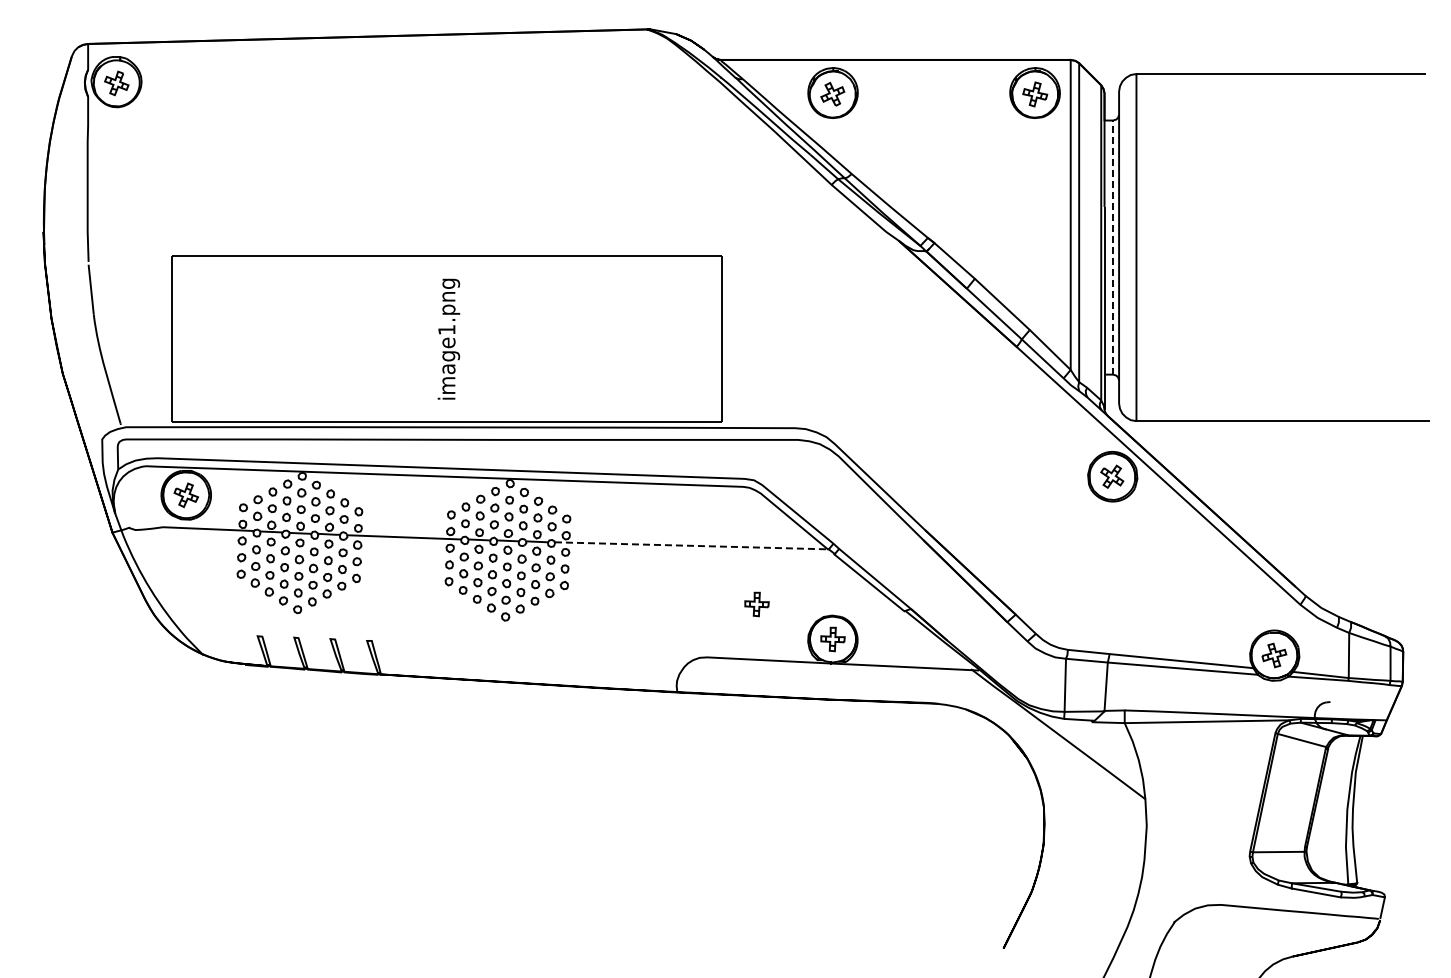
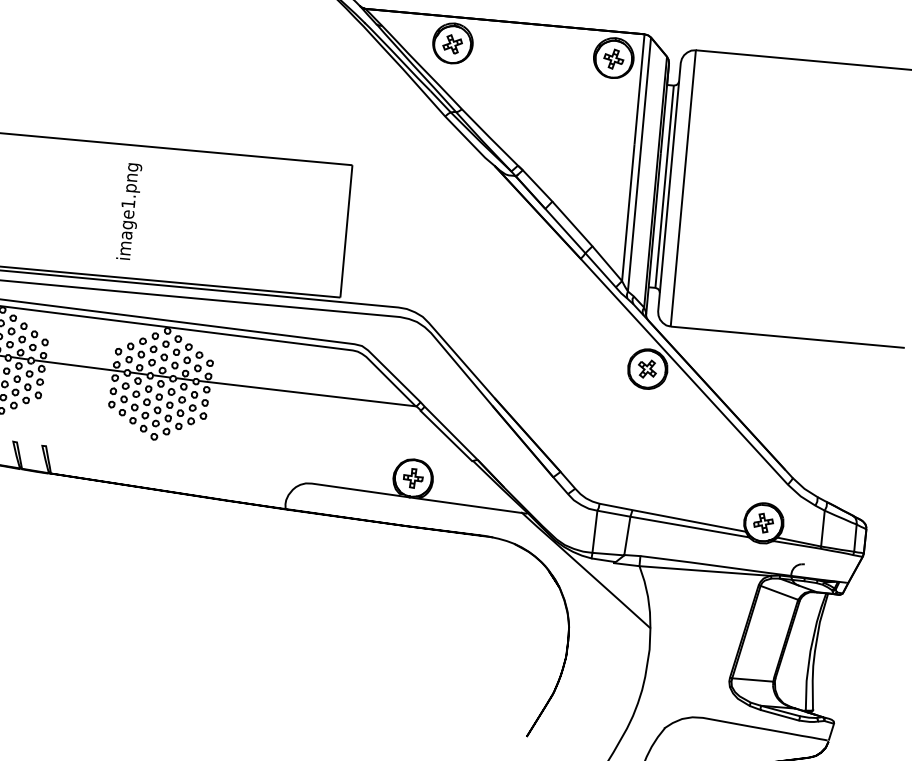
line: (1112, 247) -> (664, 186), dashed -> solid
line: (691, 545) -> (307, 393), dashed -> solid
part: (756, 604) -> (354, 445), removed

